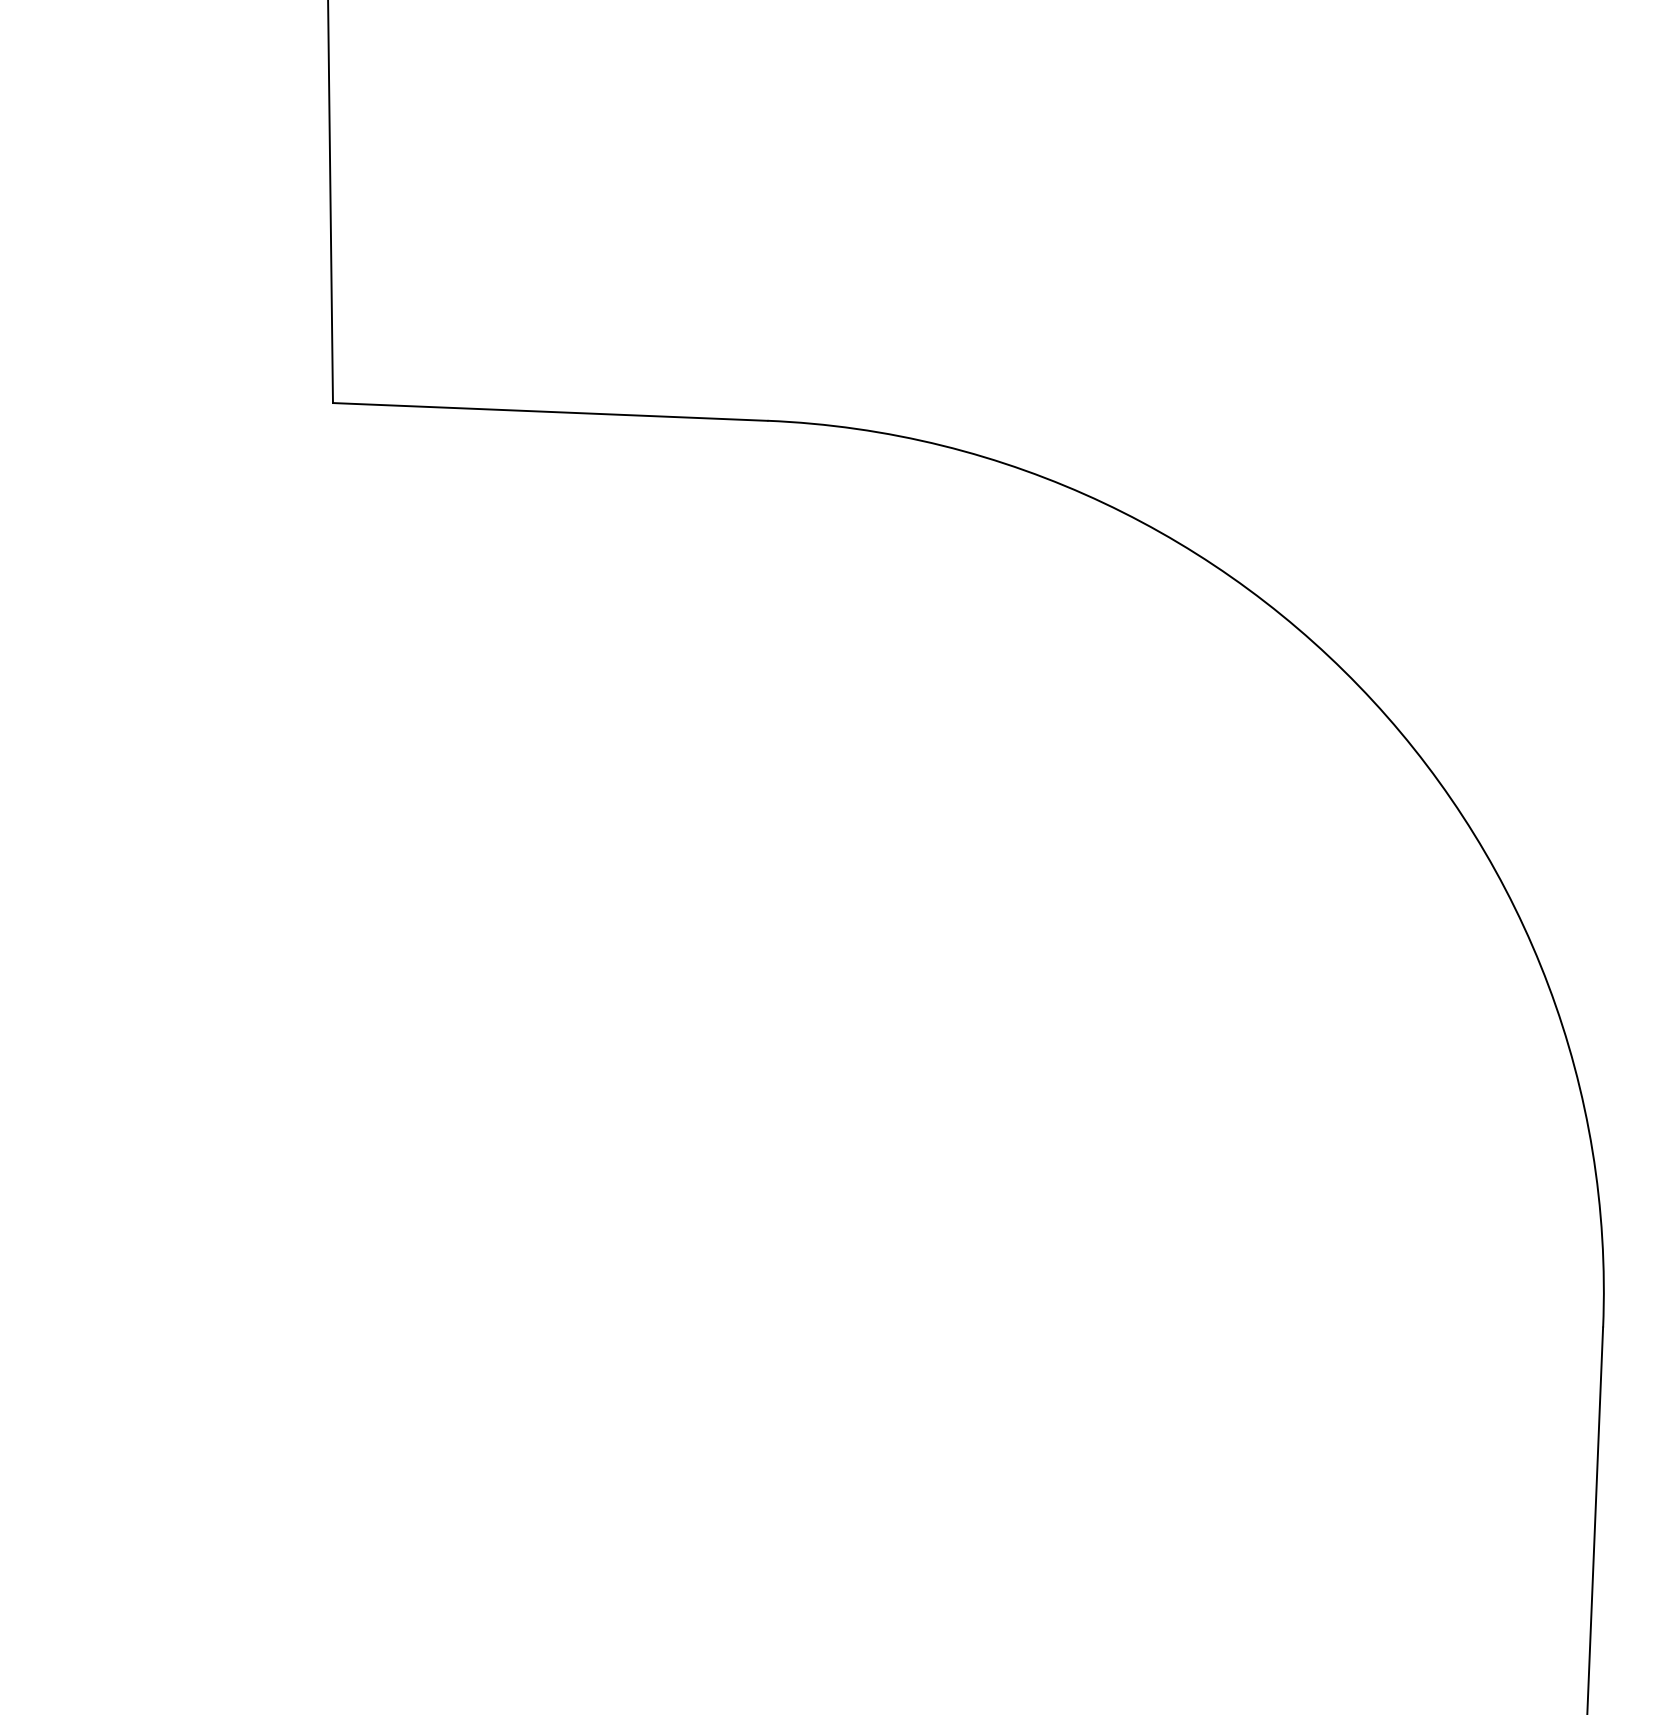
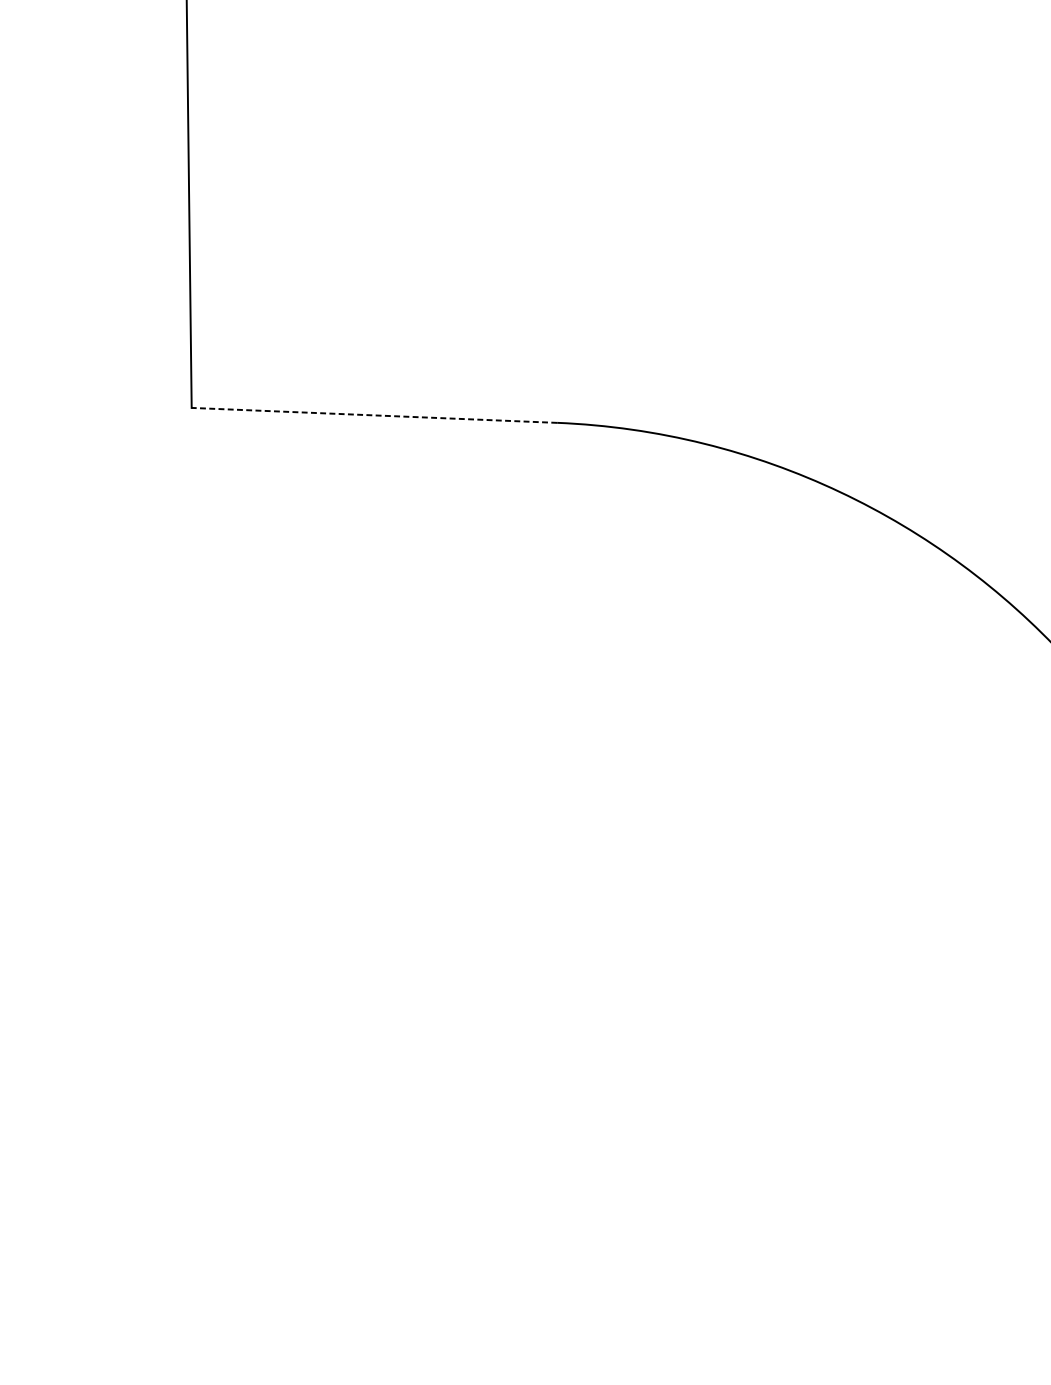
line: (549, 411) -> (373, 415), solid -> dashed

